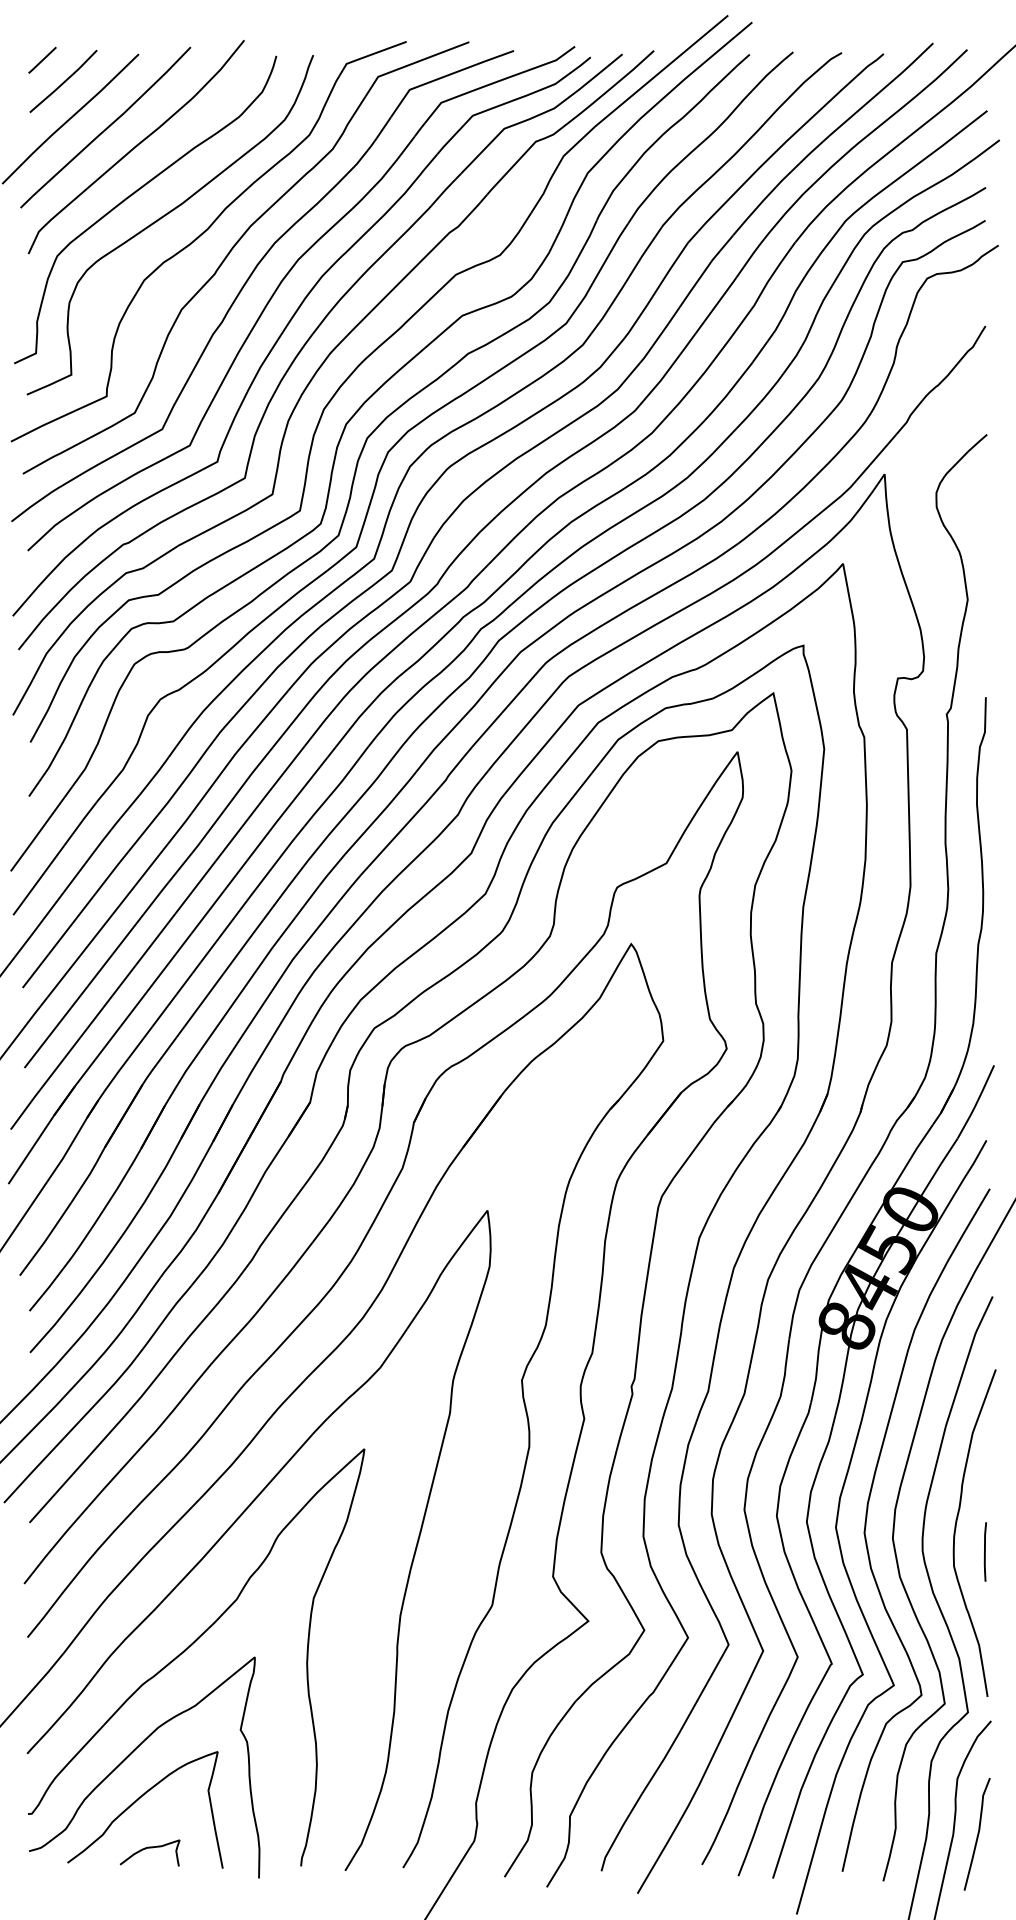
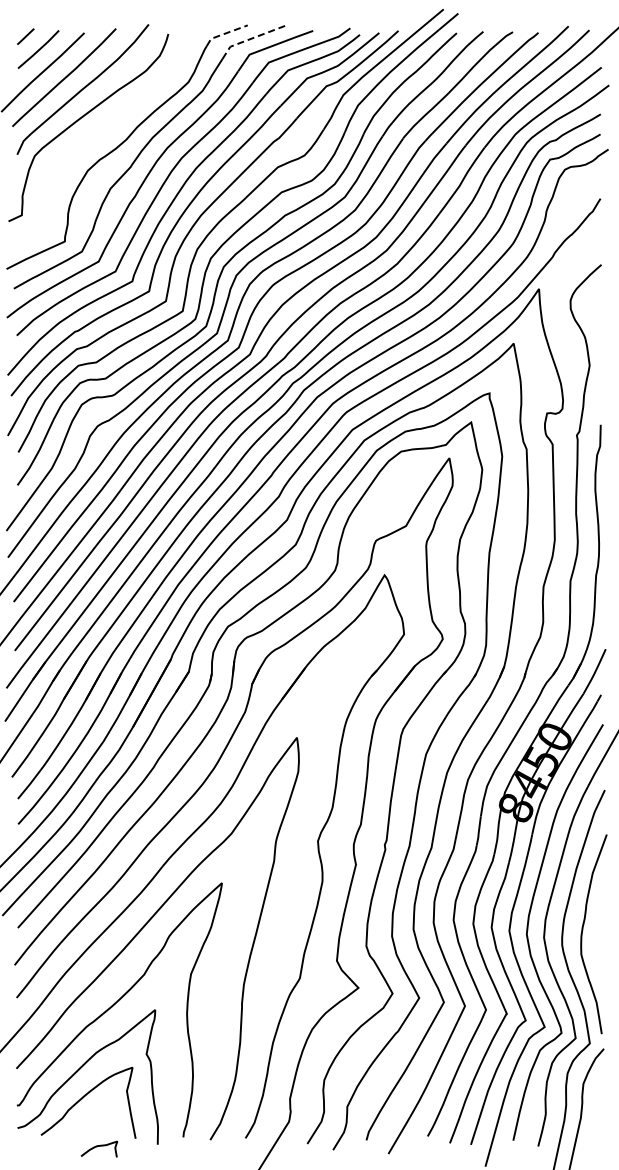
line: (368, 55) -> (224, 33), solid -> dashed
line: (411, 64) -> (250, 39), solid -> dashed
curve: (165, 217) -> (100, 132), removed
line: (985, 1551) -> (600, 945), removed
curve: (977, 1833) -> (595, 1117), removed
curve: (150, 1848) -> (99, 1146), moved

